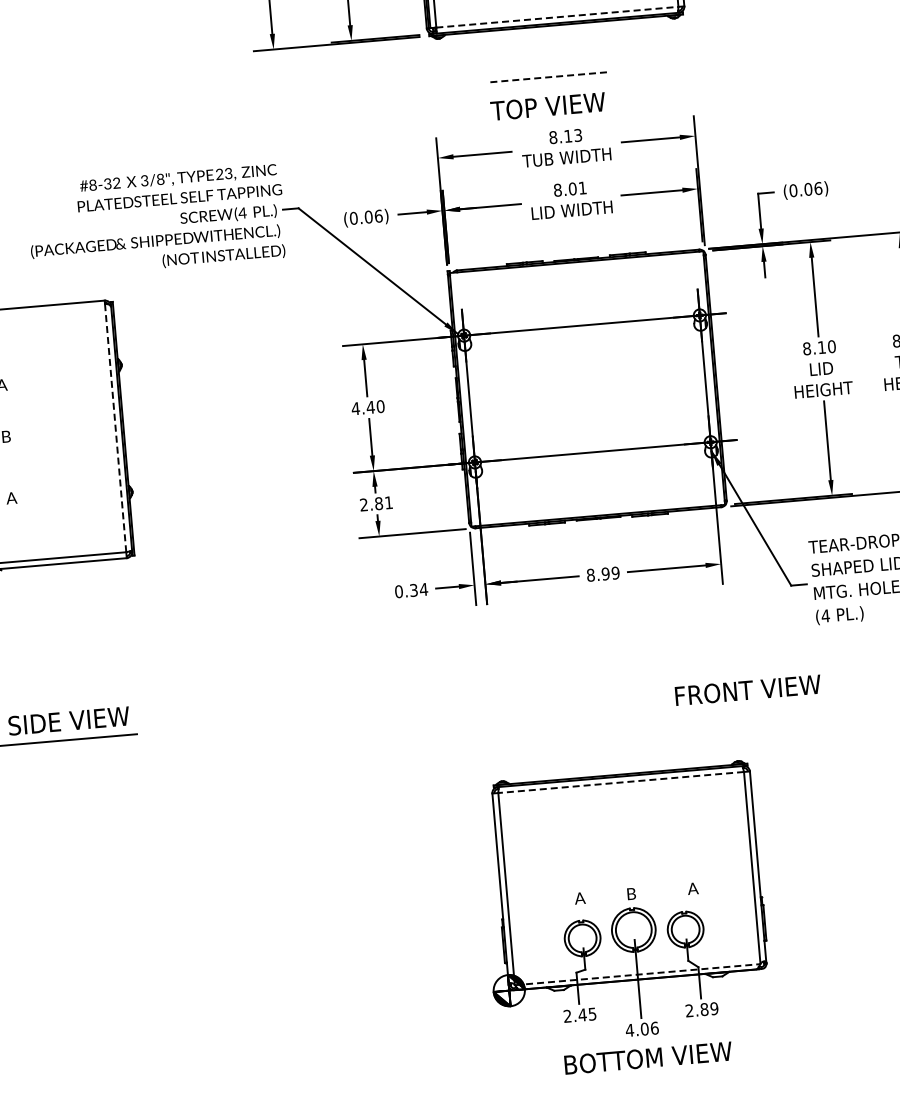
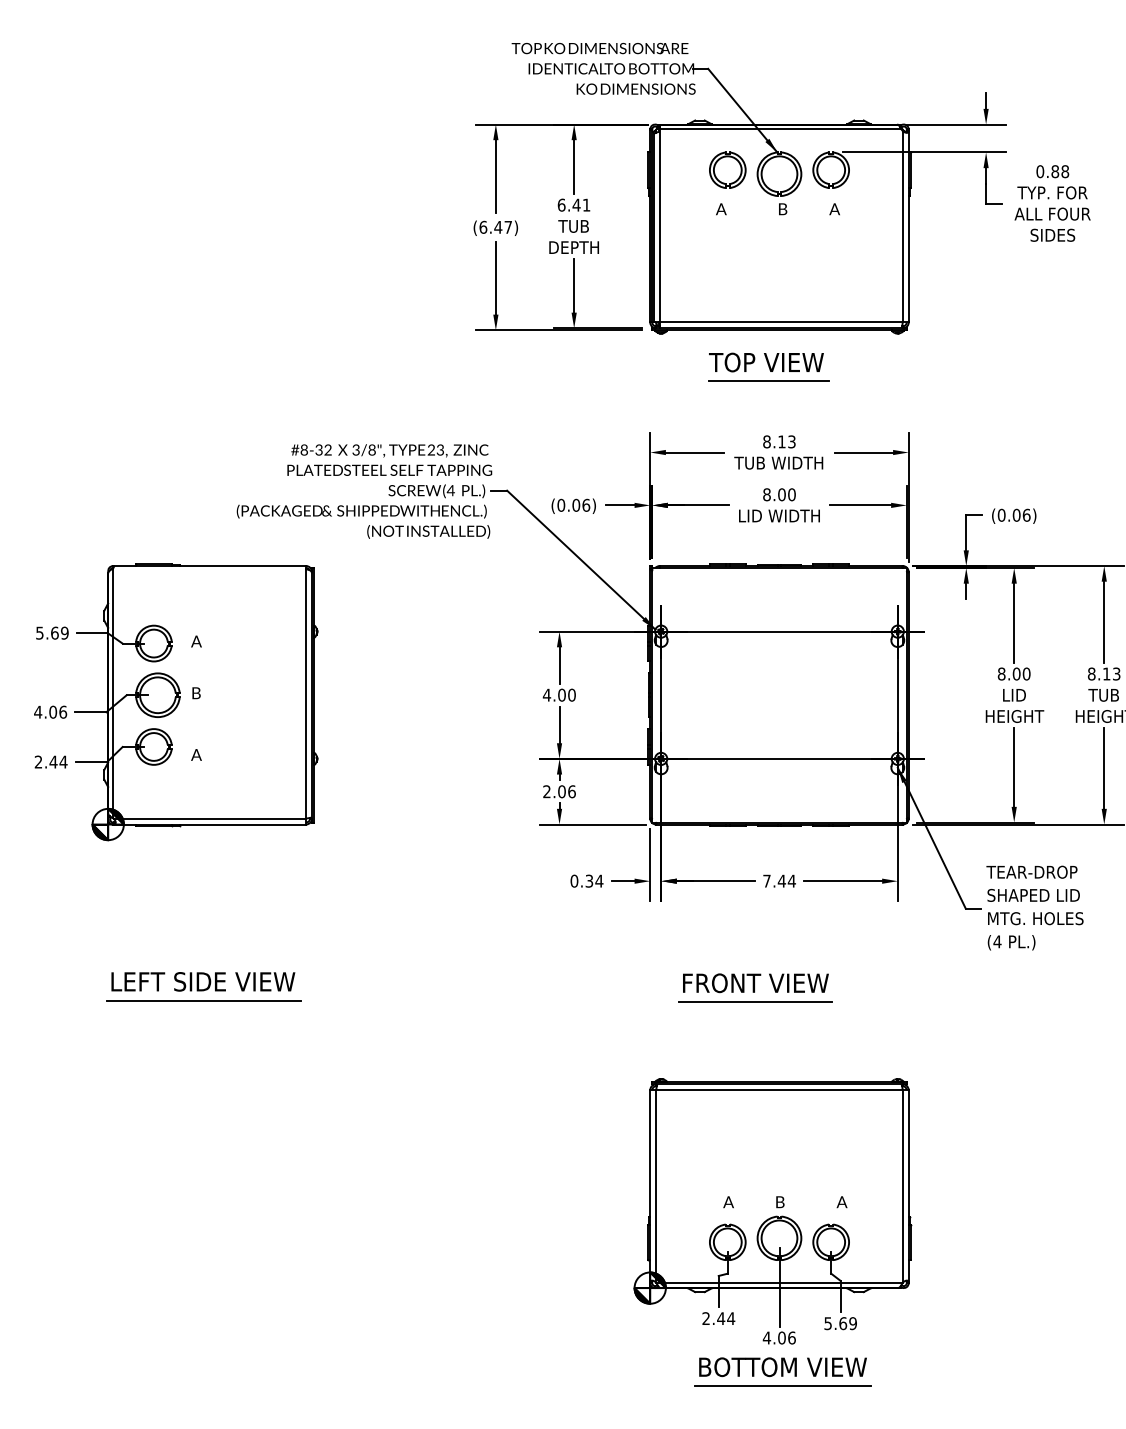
line: (557, 17) -> (781, 322), dashed -> solid
line: (550, 77) -> (769, 381), dashed -> solid
text: (548, 106) -> (766, 362), moved
text: (582, 187) -> (791, 494), 8.01 -> 8.00
text: (821, 347) -> (1016, 673), 8.10 -> 8.00
text: (370, 406) -> (561, 694), 4.40 -> 4.00
line: (116, 427) -> (306, 693), dashed -> solid
text: (383, 503) -> (566, 791), 2.81 -> 2.06
text: (603, 573) -> (779, 880), 8.99 -> 7.44
text: (747, 690) -> (755, 983), moved
line: (589, 697) -> (755, 1002), added
line: (620, 782) -> (778, 1090), dashed -> solid
line: (637, 975) -> (779, 1283), dashed -> solid
text: (696, 1010) -> (835, 1323), 2.89 -> 5.69
text: (592, 1014) -> (731, 1318), 2.45 -> 2.44
line: (649, 1077) -> (782, 1386), added

